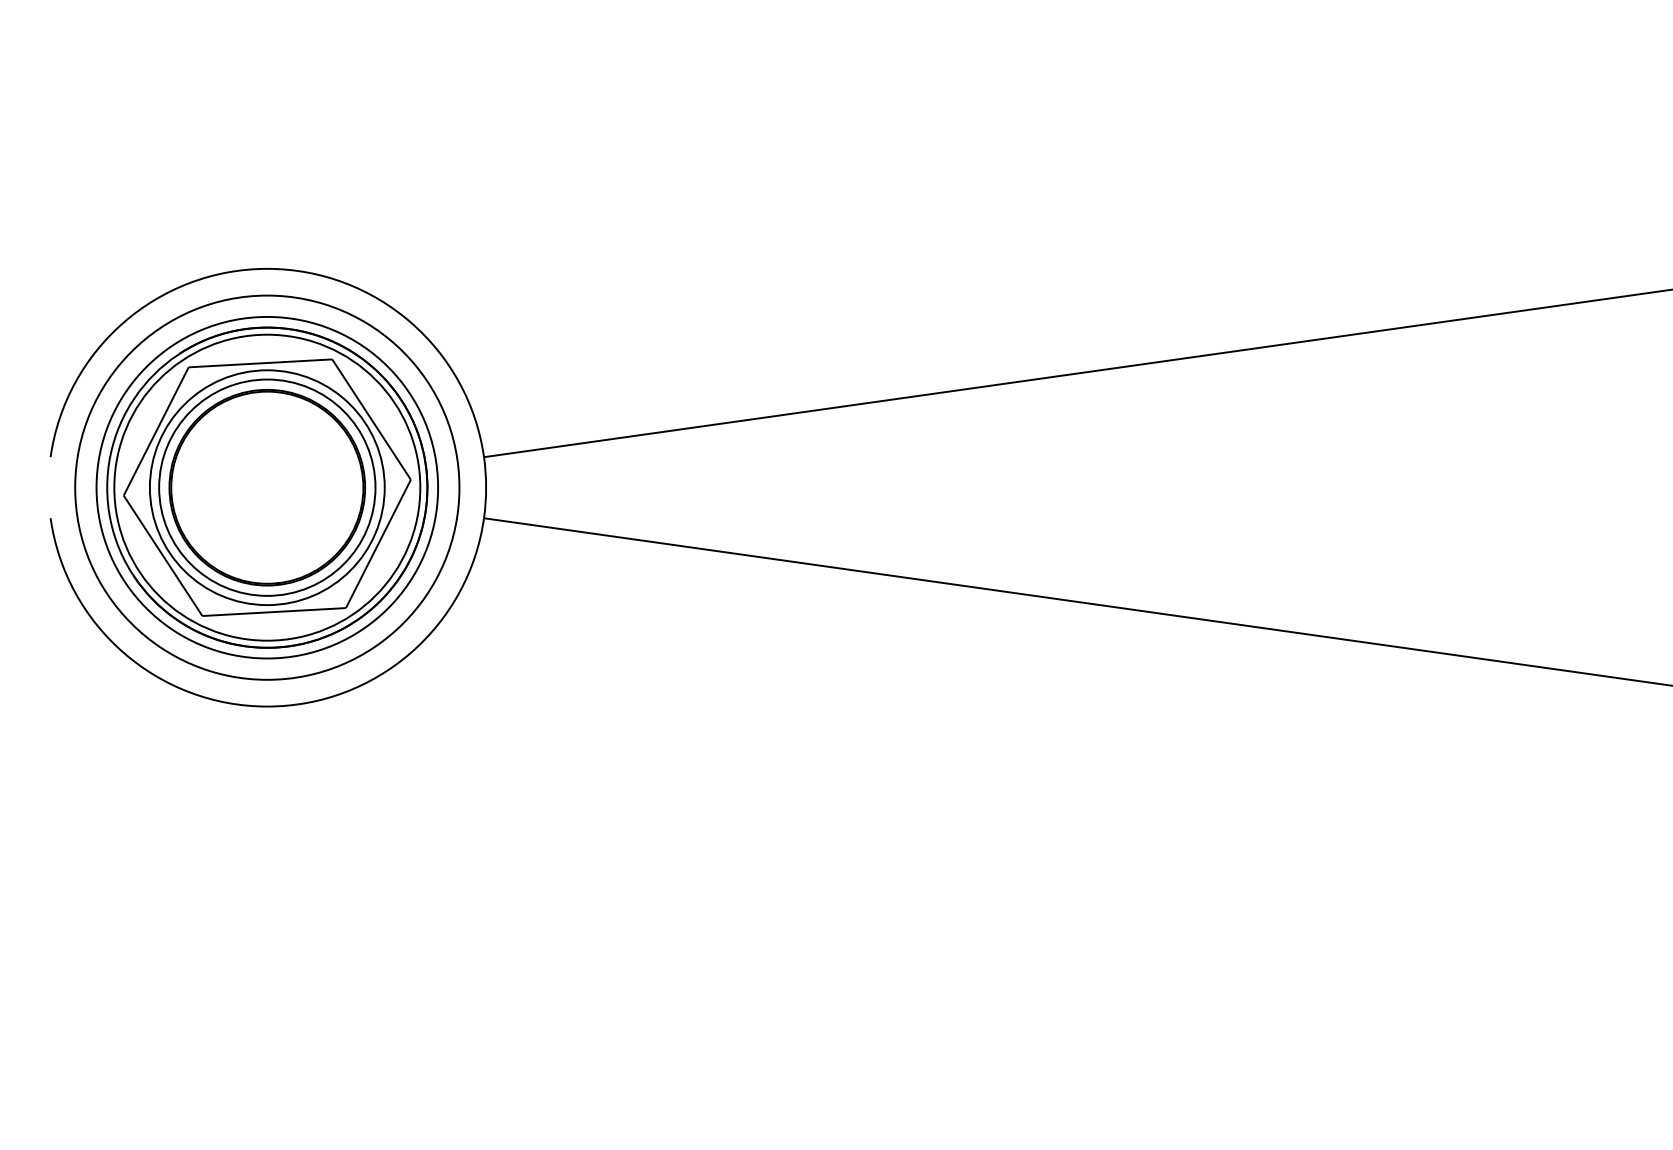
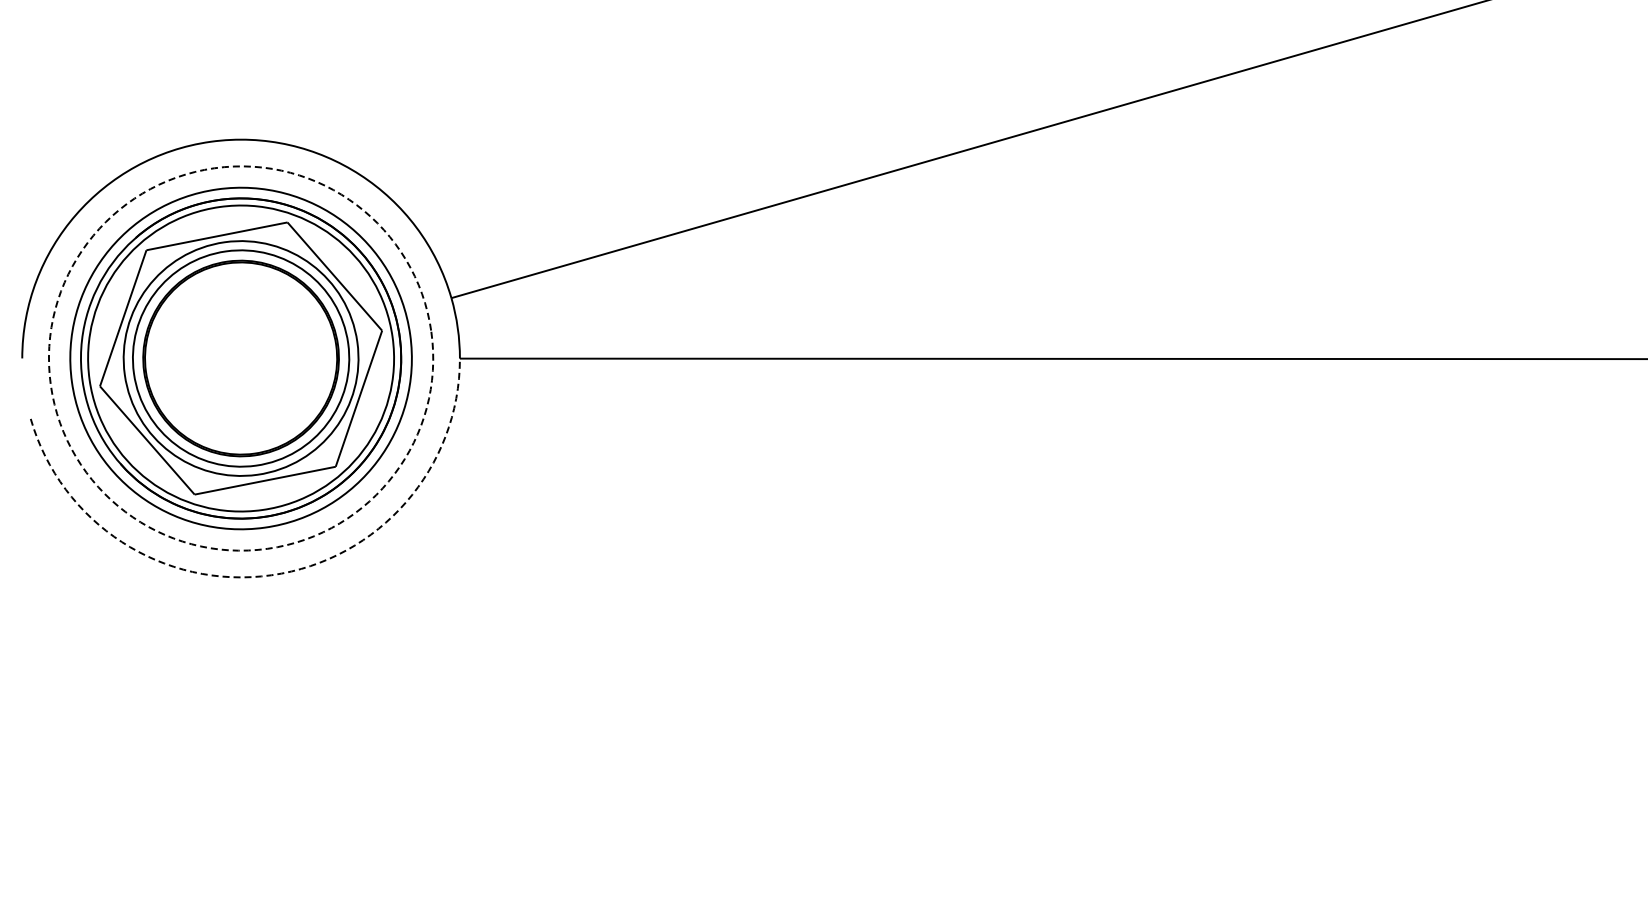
circle: (267, 487) -> (241, 358), solid -> dashed
arc: (267, 706) -> (271, 575), solid -> dashed

